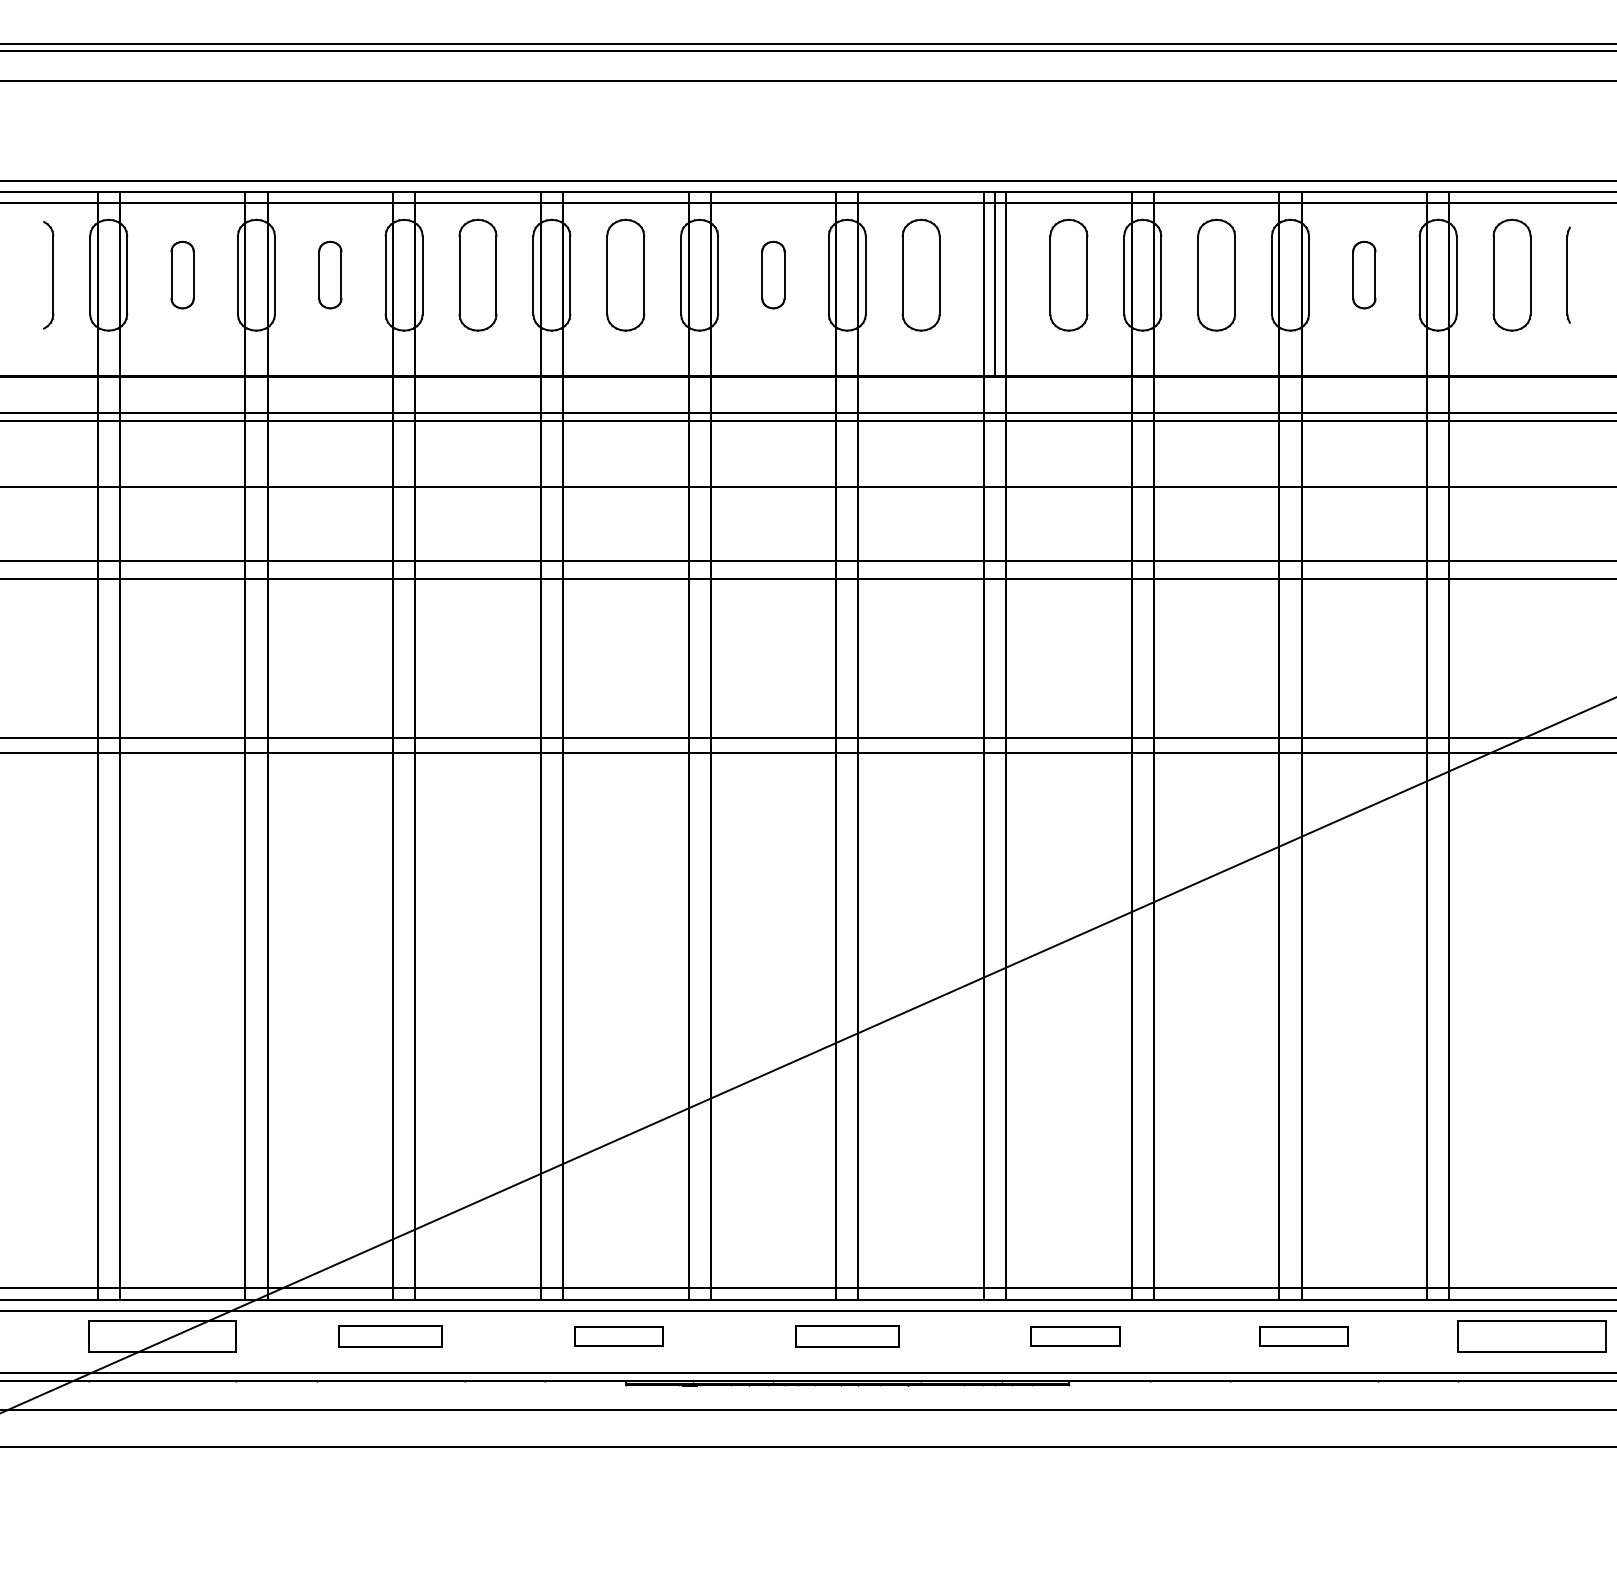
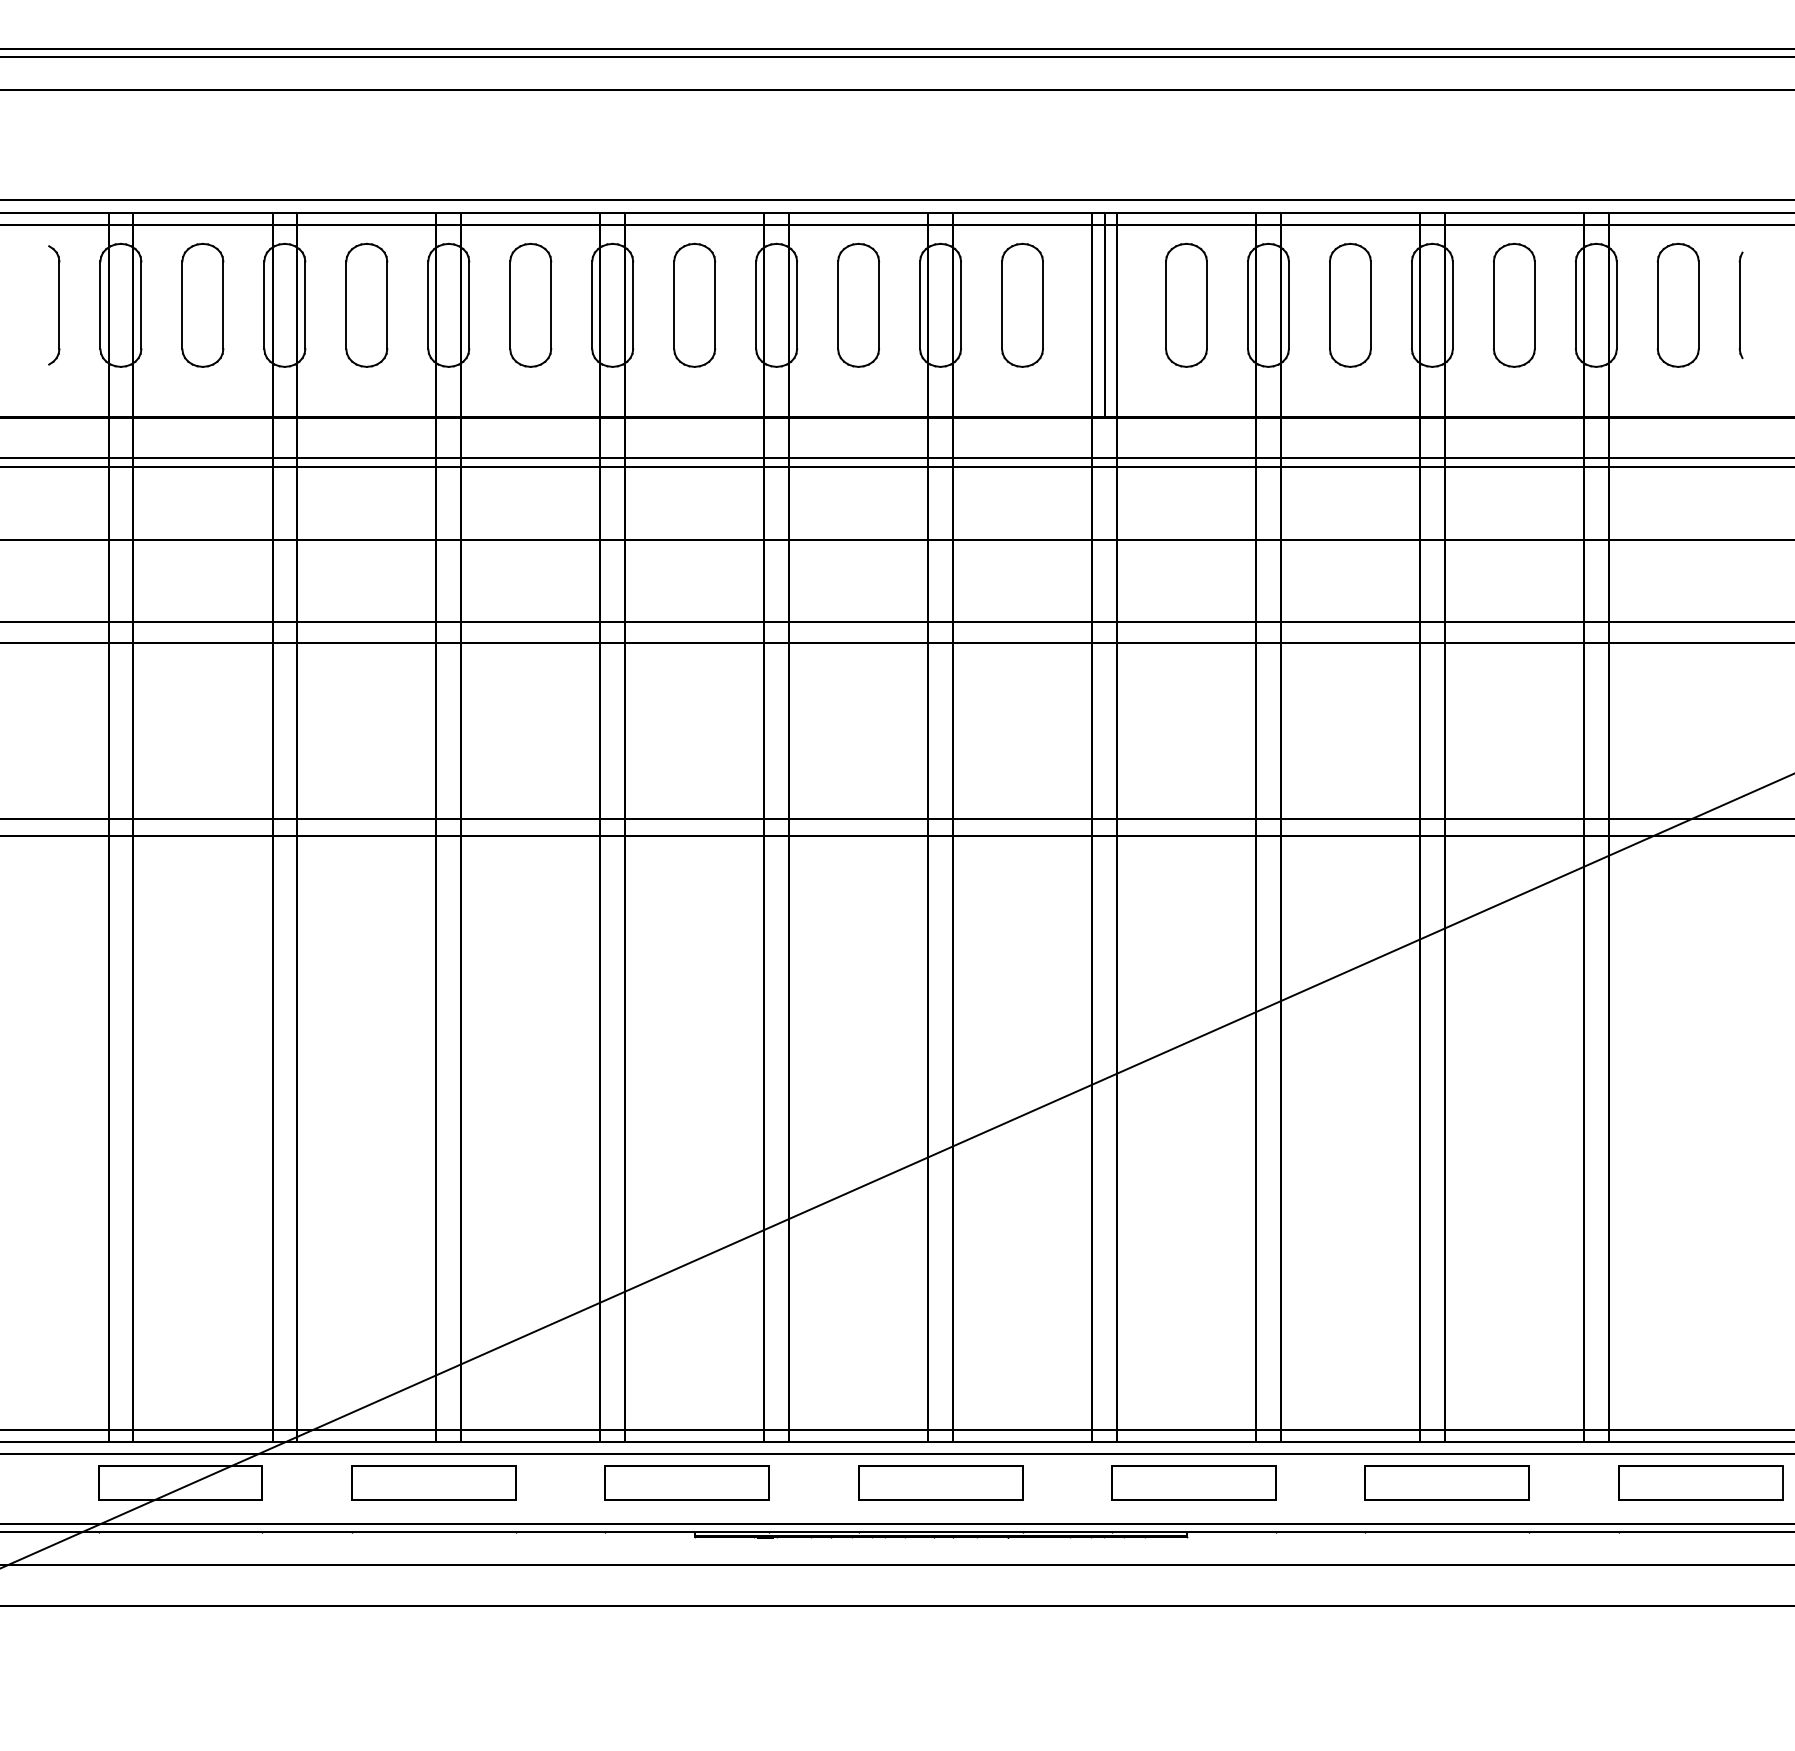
part: (182, 274) -> (202, 304), size x1.67
part: (330, 274) -> (366, 304), size x1.67
part: (773, 274) -> (858, 304), size x1.67
part: (1364, 274) -> (1514, 304), size x1.67
part: (390, 1335) -> (433, 1482), size x1.43
part: (618, 1335) -> (686, 1482), size x1.67
part: (847, 1335) -> (940, 1482), size x1.43
part: (1075, 1335) -> (1193, 1482), size x1.67
part: (1303, 1335) -> (1446, 1482), size x1.67

